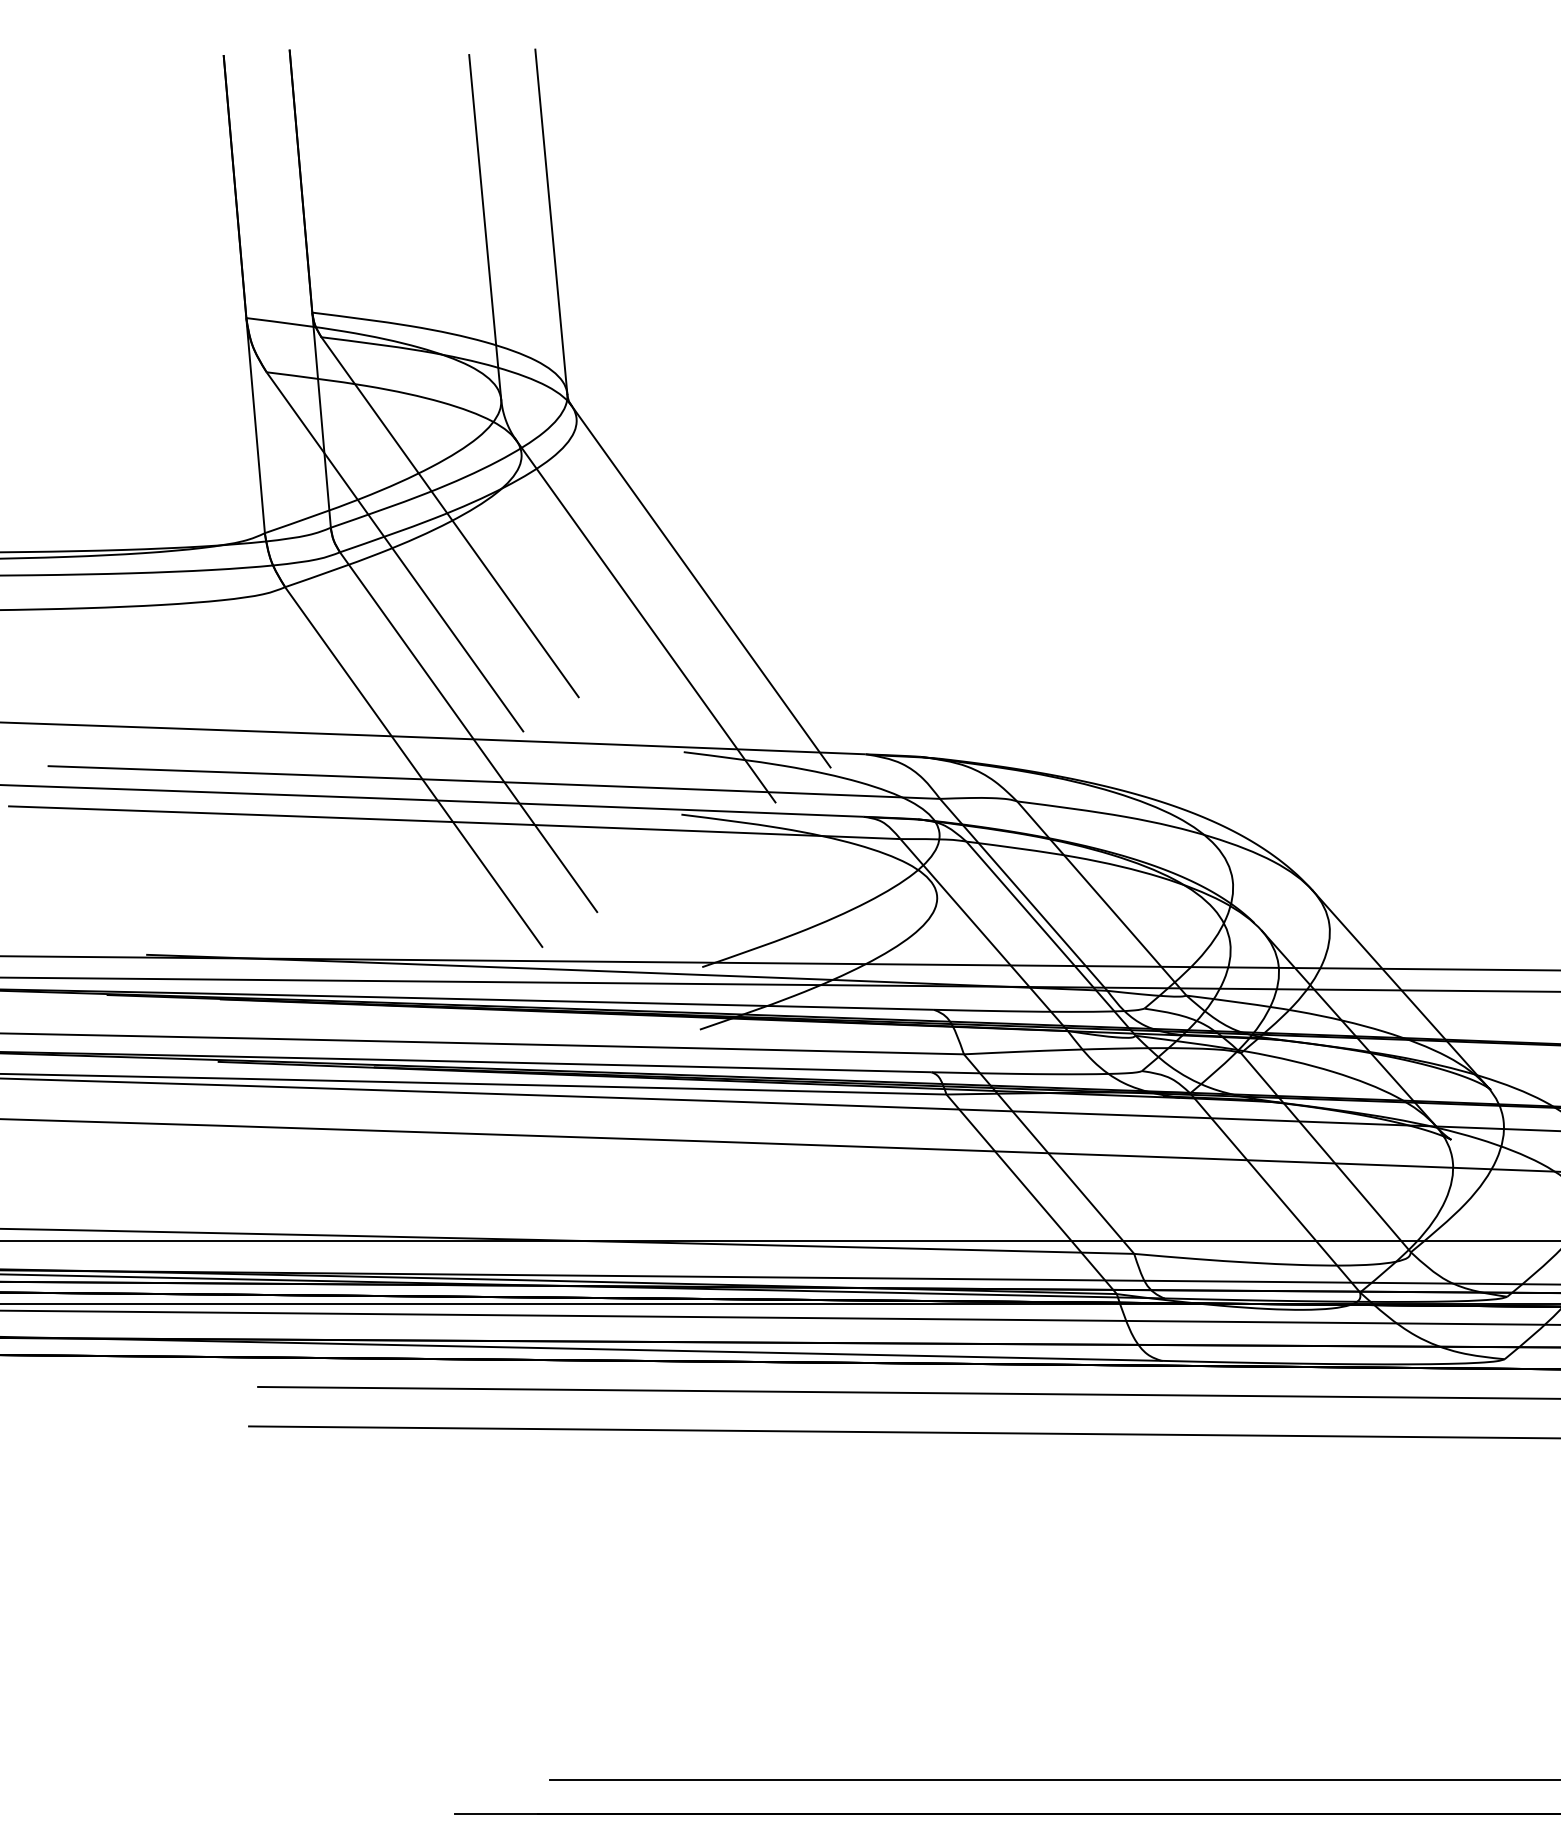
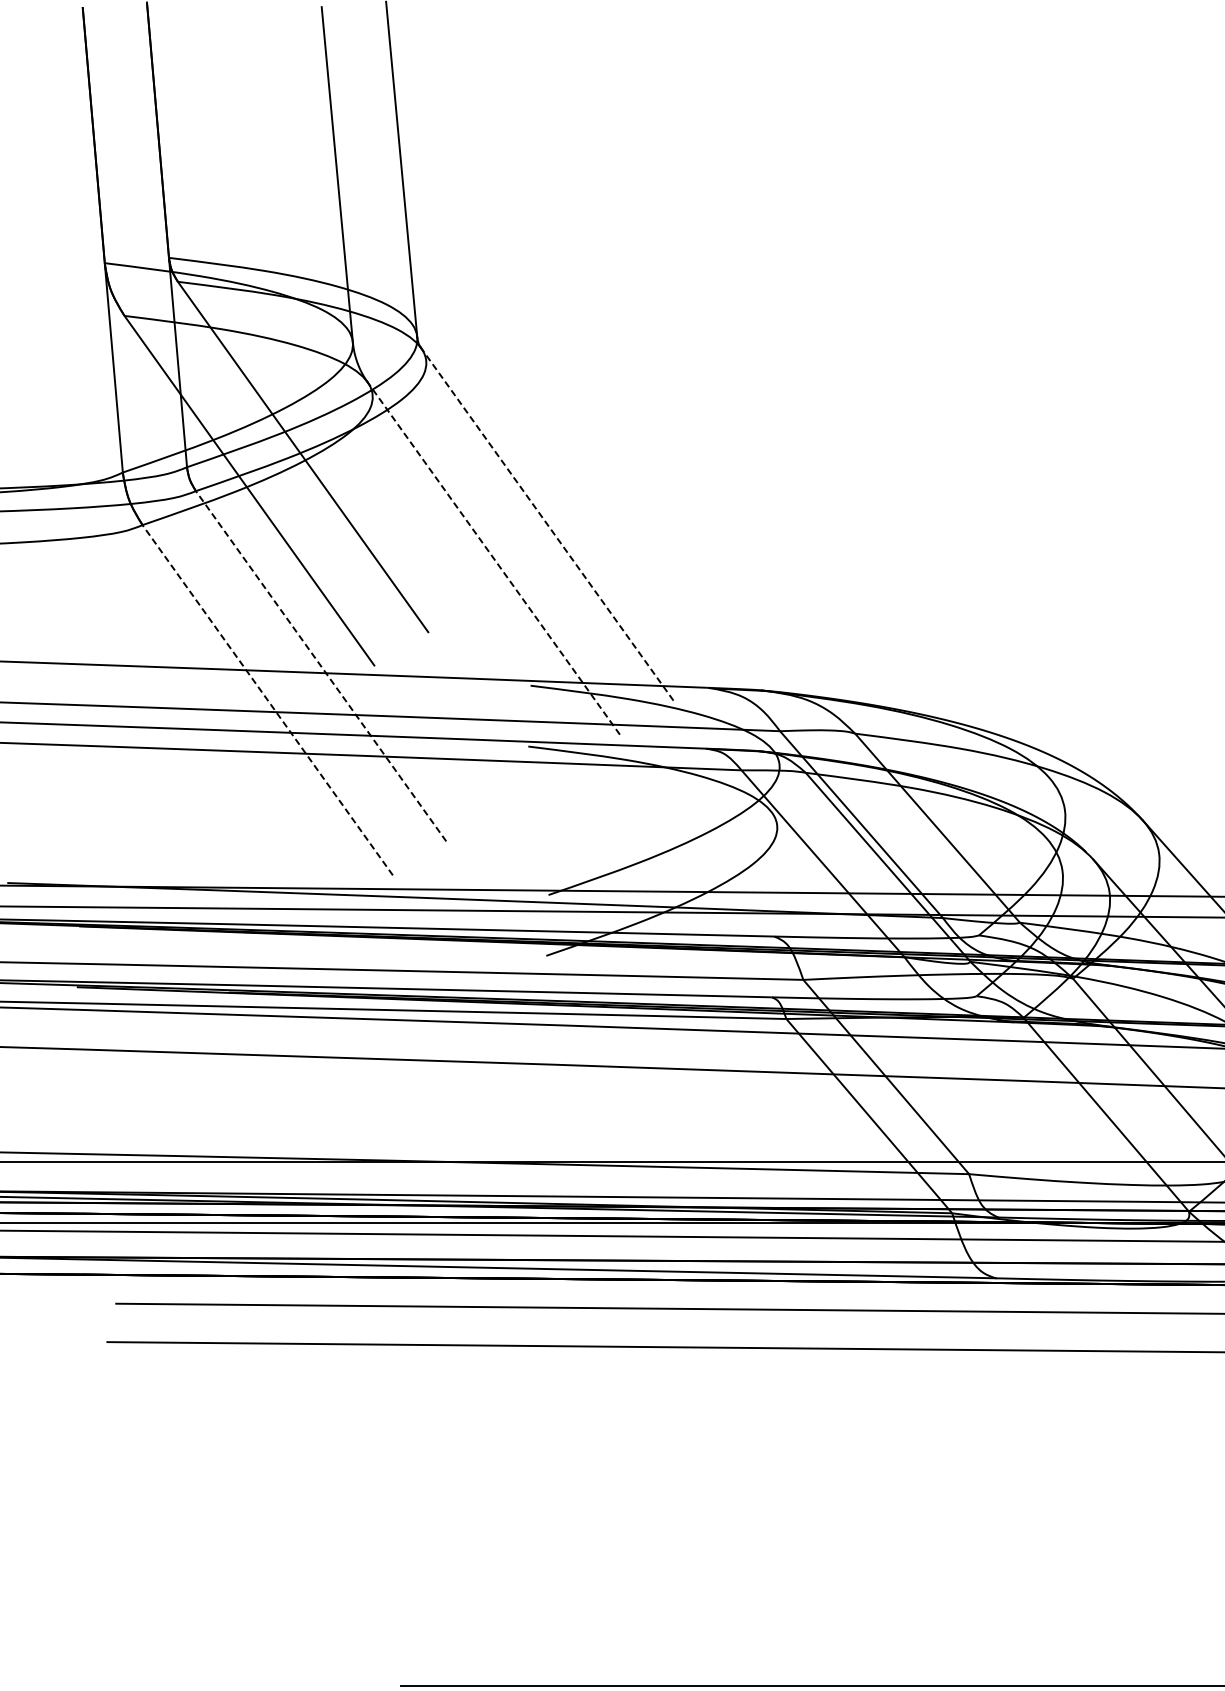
line: (700, 585) -> (546, 523), solid -> dashed
line: (645, 620) -> (493, 557), solid -> dashed
line: (468, 731) -> (321, 665), solid -> dashed
line: (413, 766) -> (267, 699), solid -> dashed

